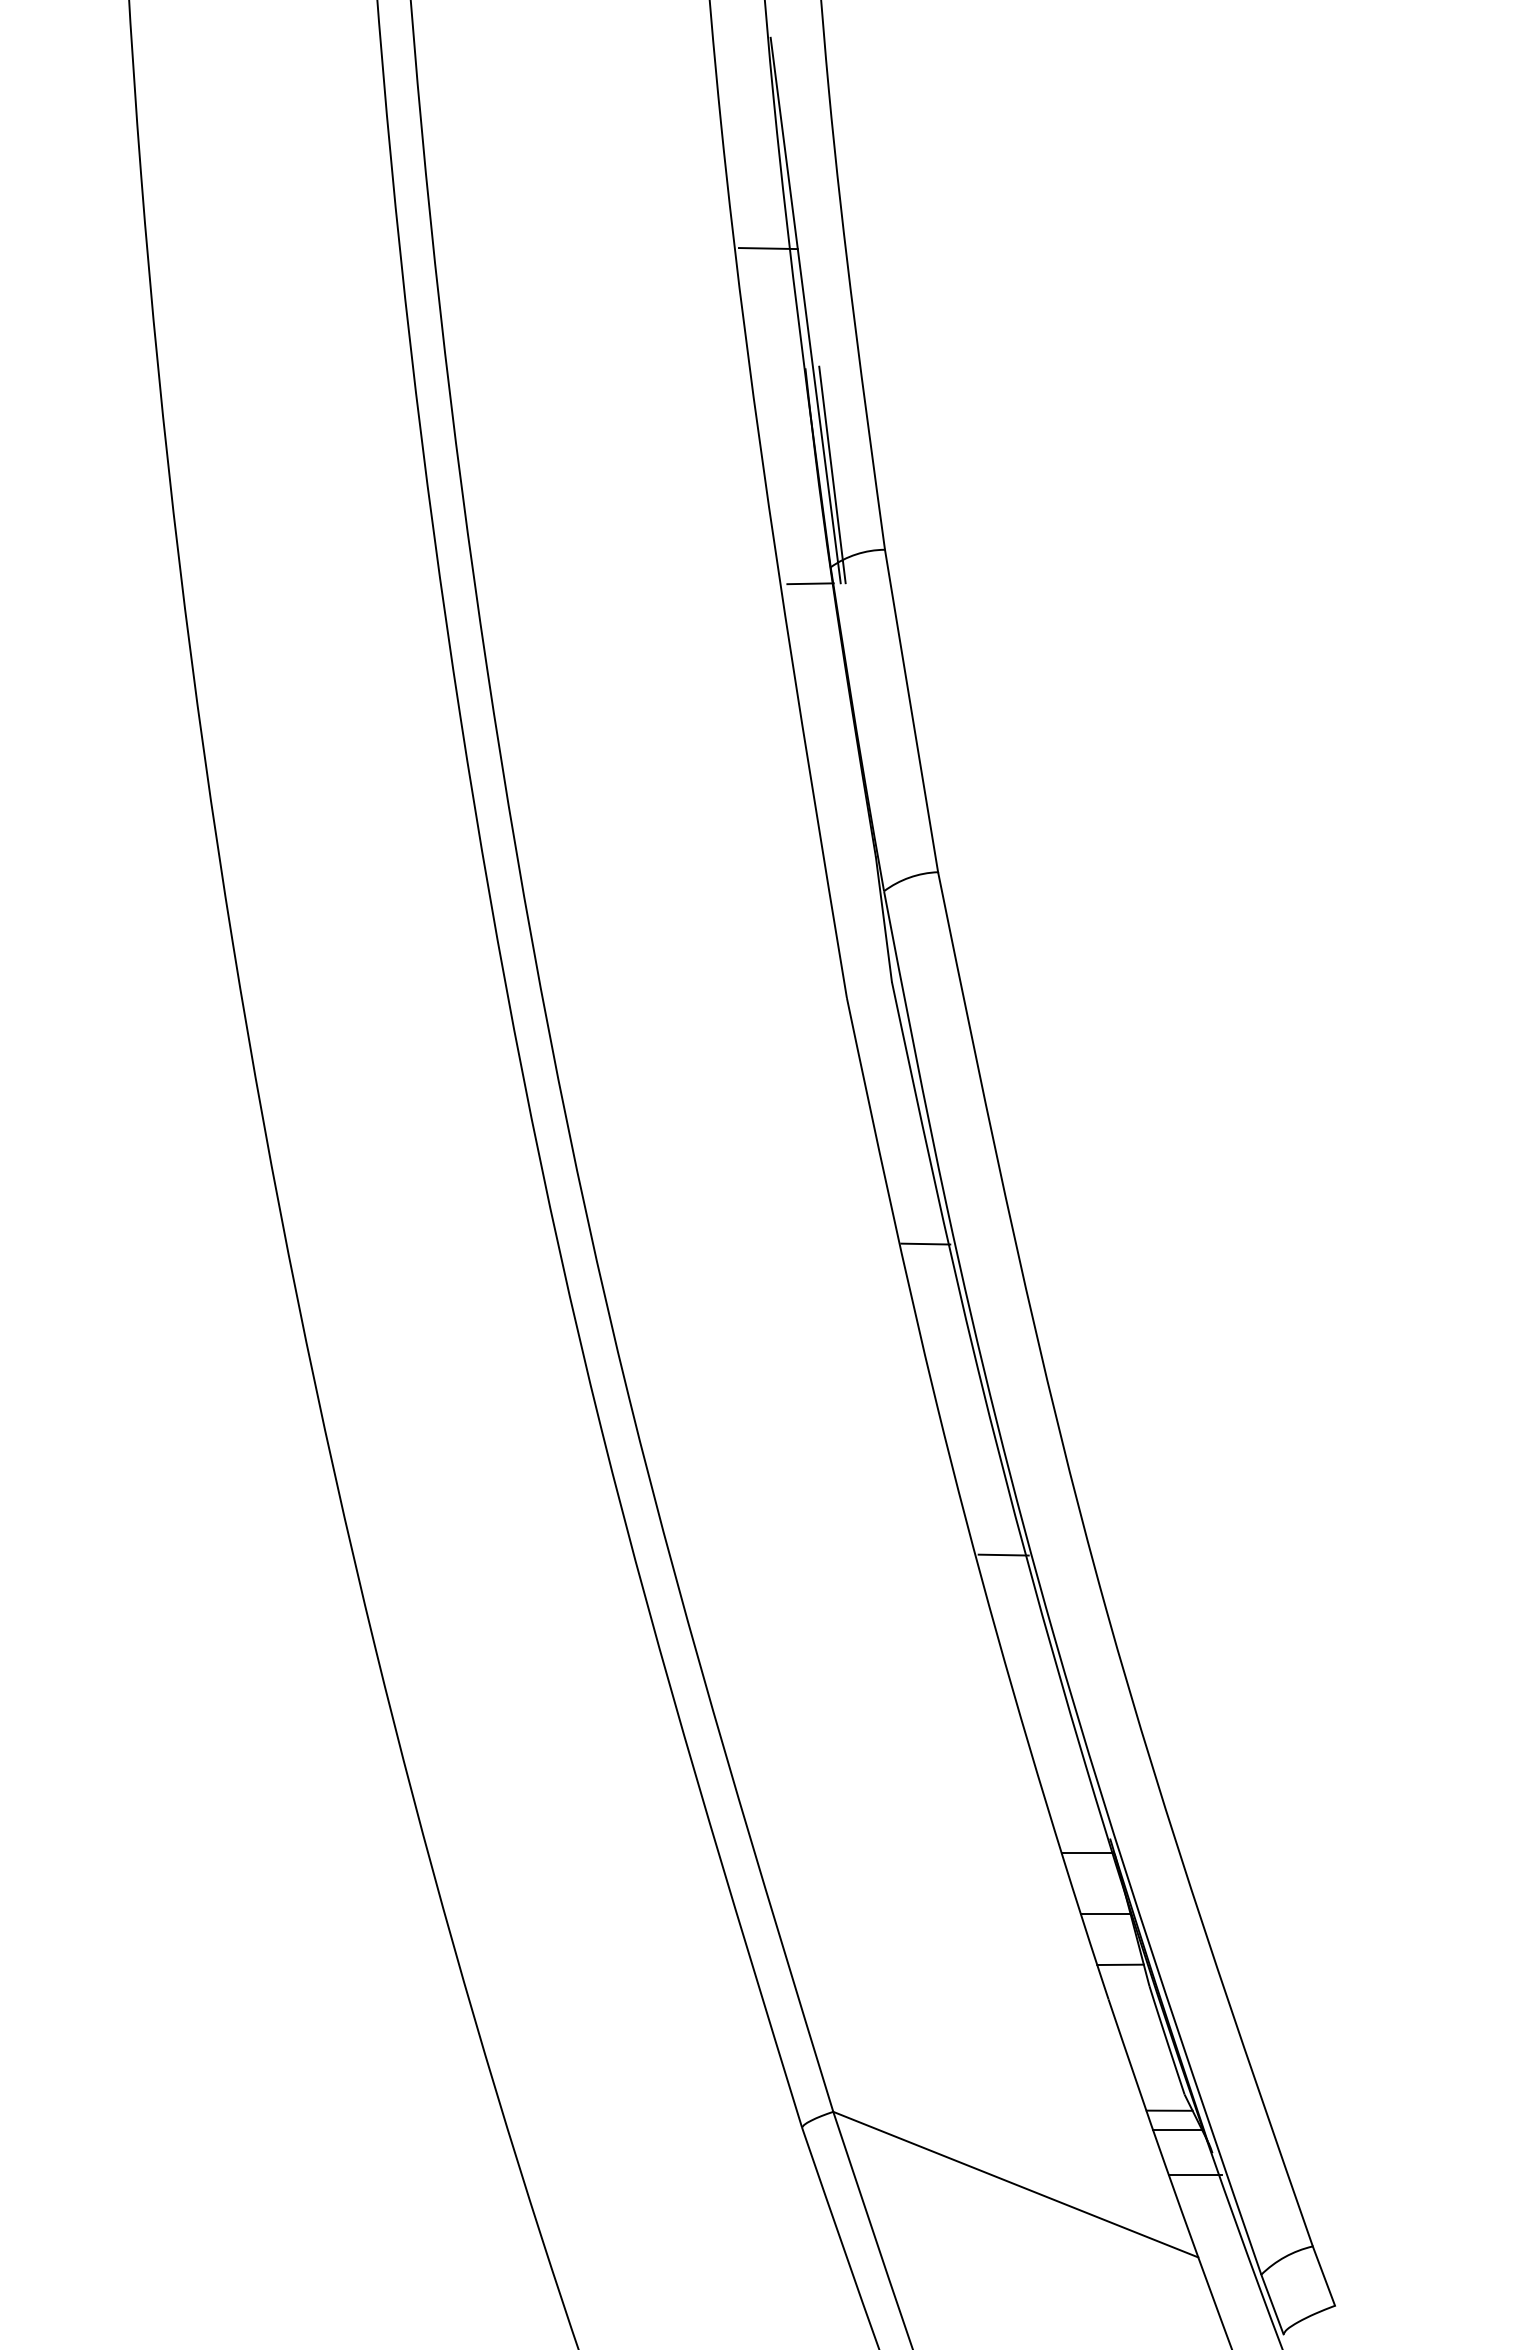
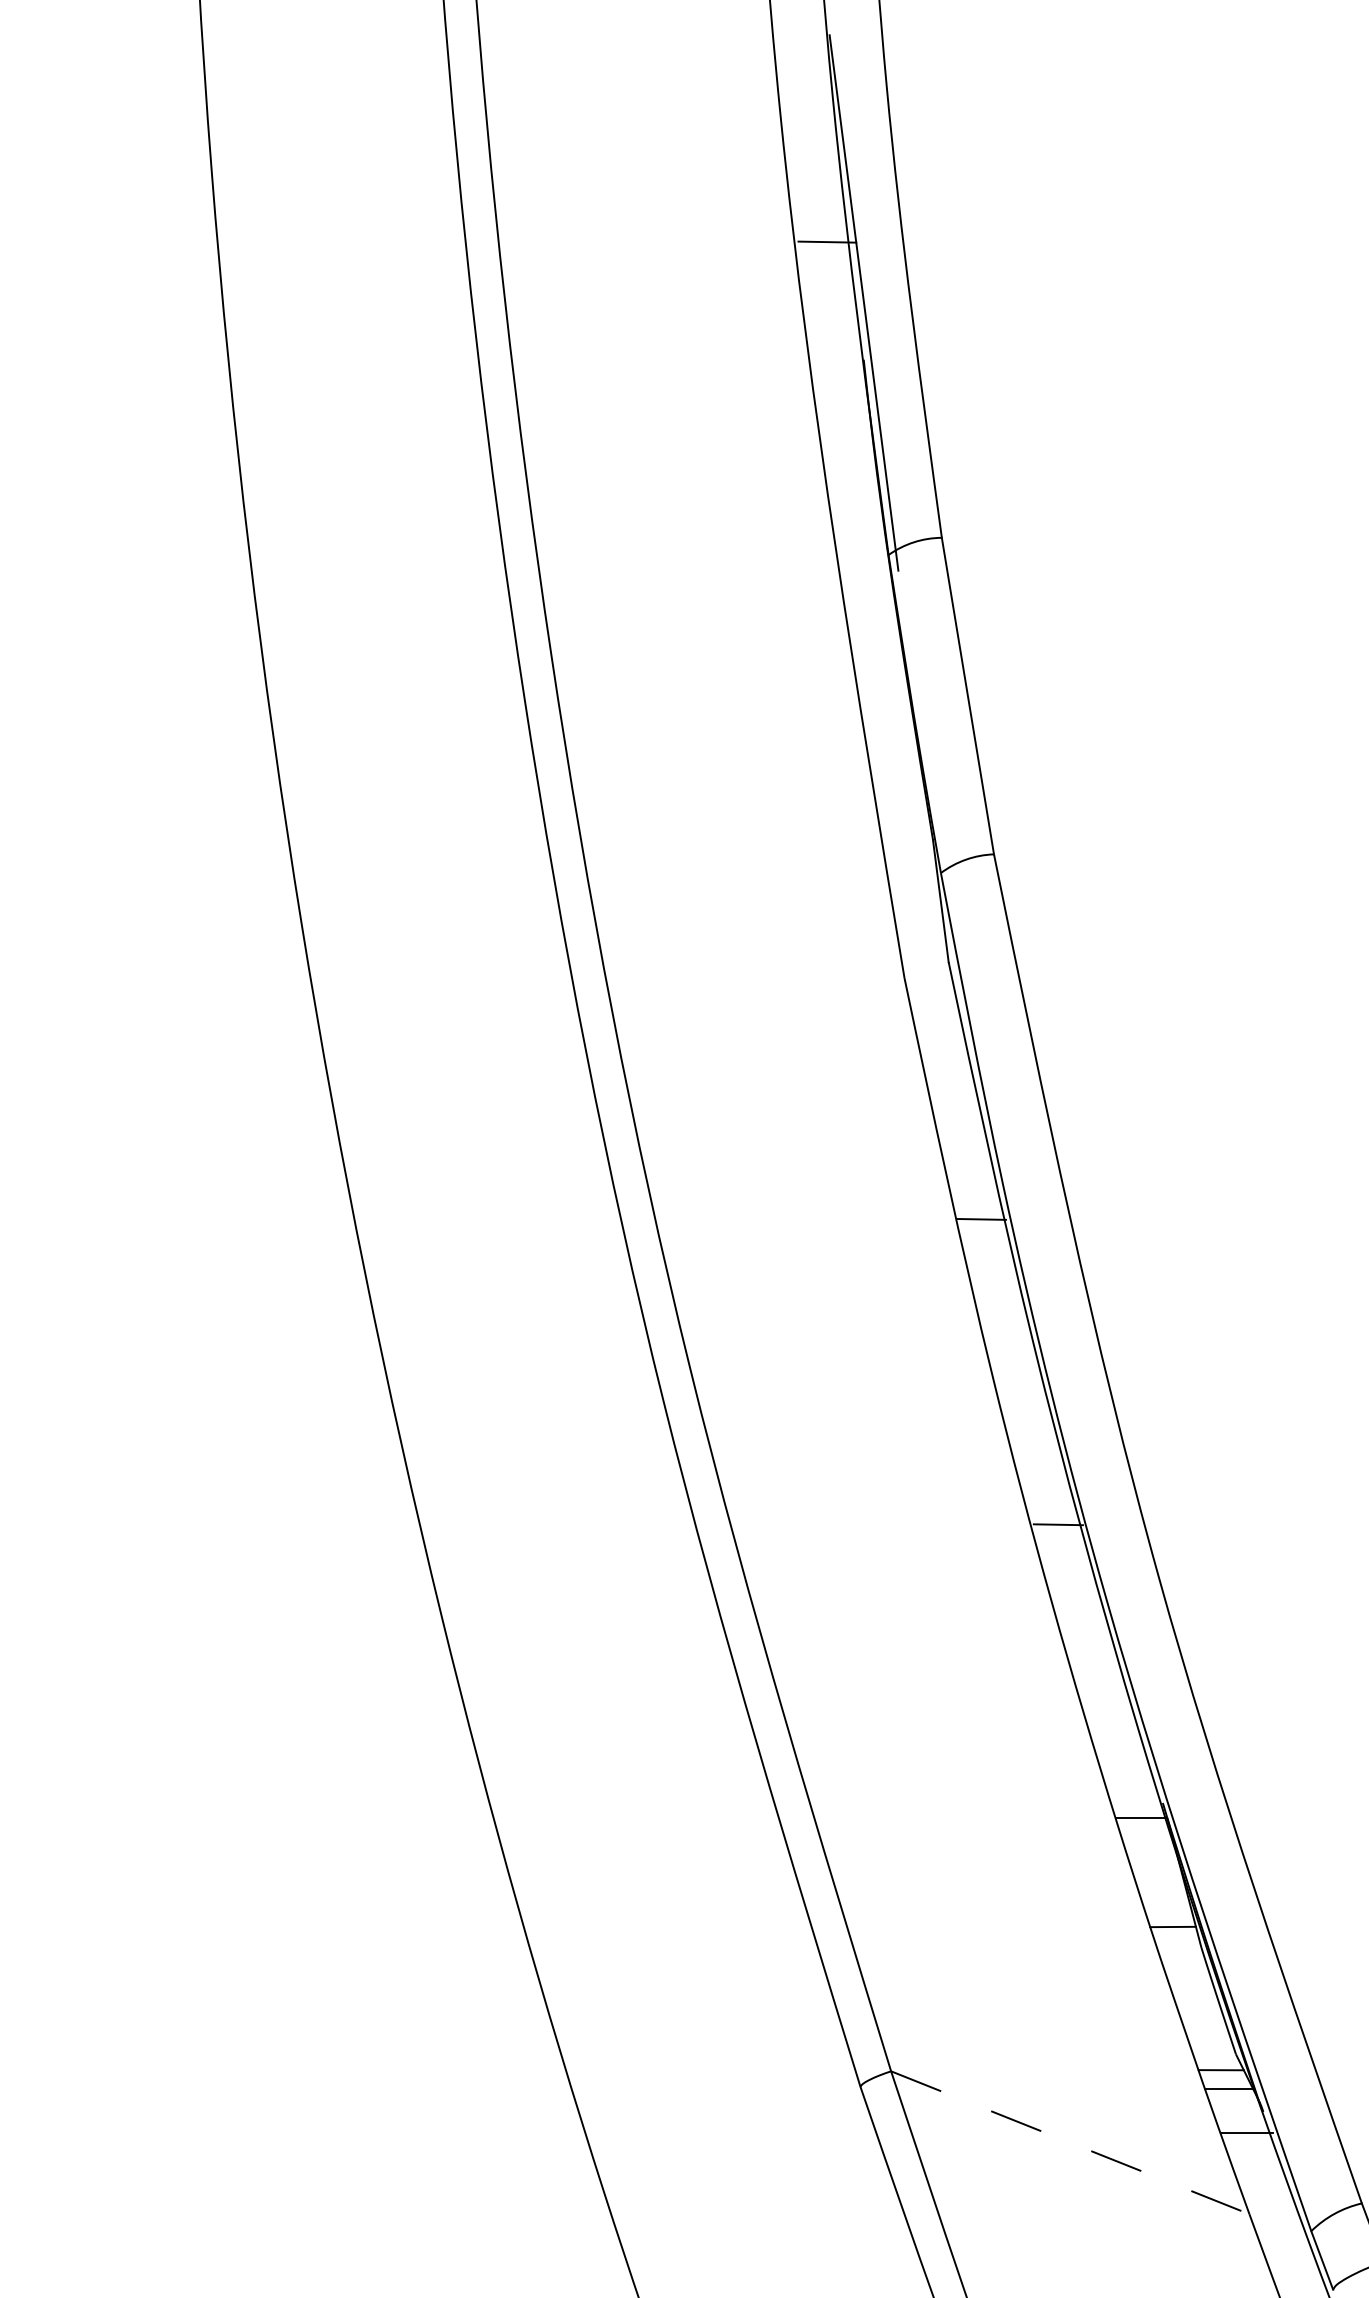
line: (832, 474) -> (890, 463), removed
line: (810, 583) -> (868, 570), removed
line: (1105, 1913) -> (1158, 1876), removed
line: (1016, 2184) -> (1070, 2142), solid -> dashed

